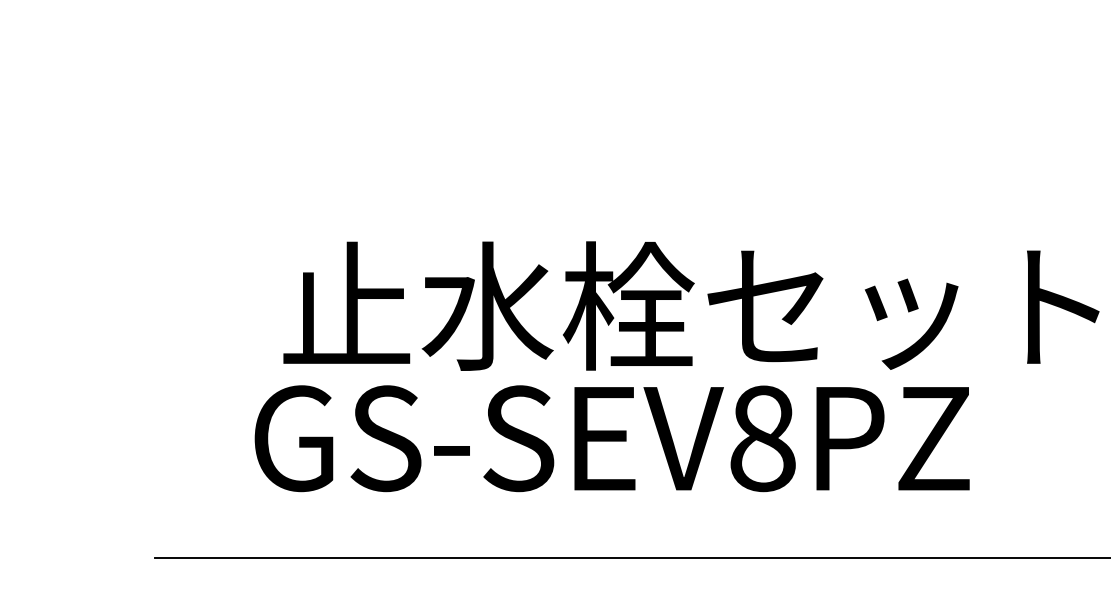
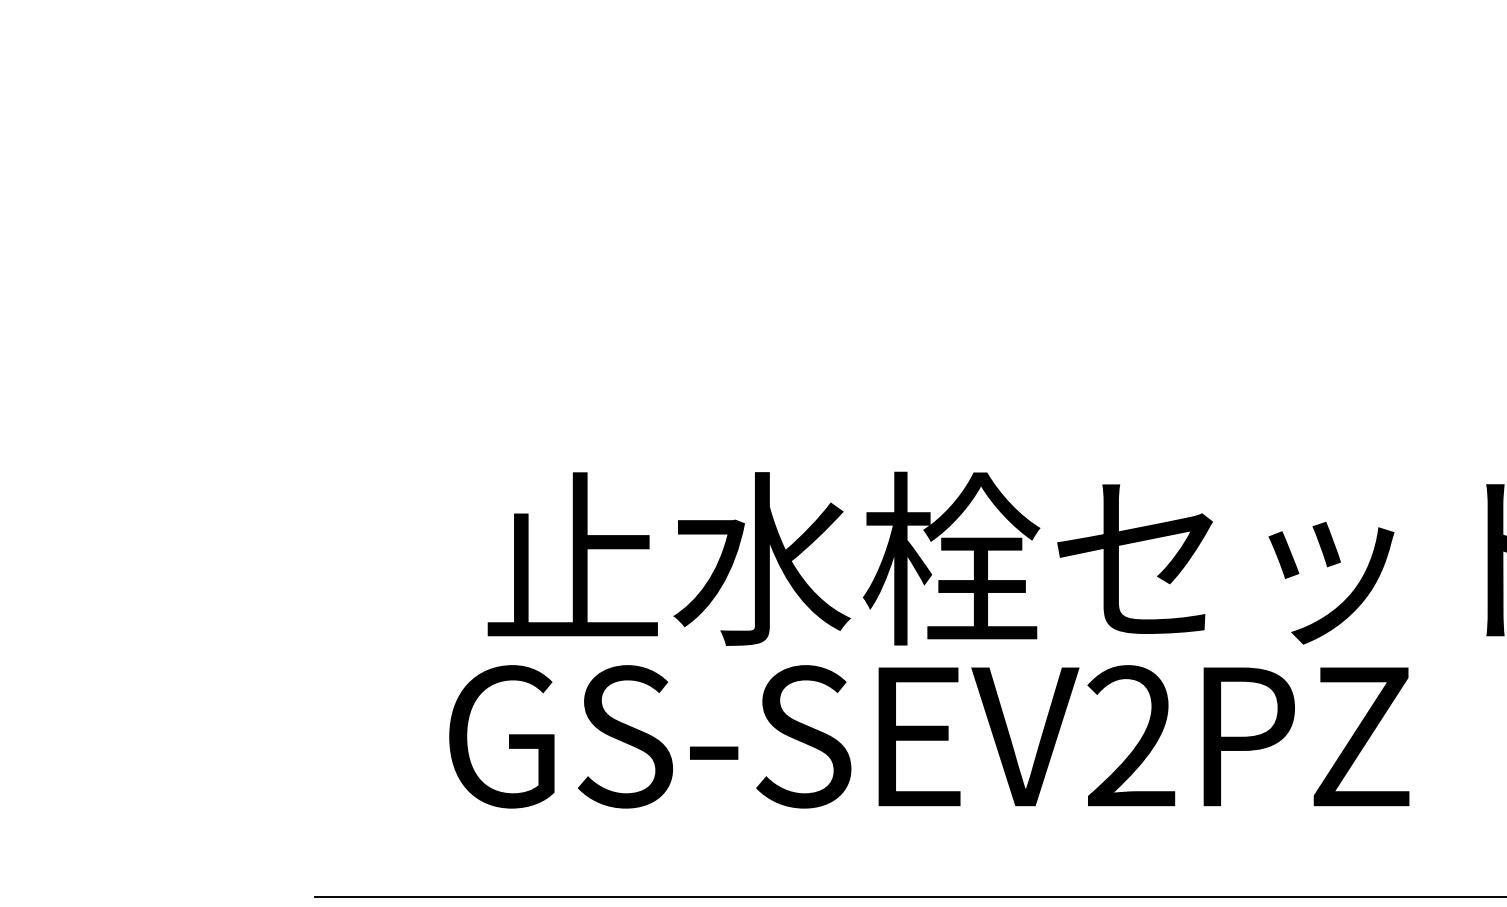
text: (762, 438) -> (1131, 736), GS-SEV8PZ -> GS-SEV2PZ

